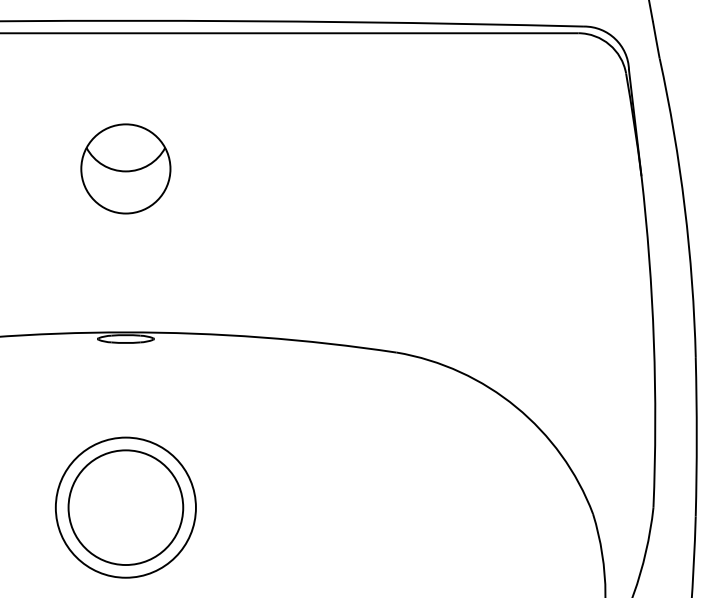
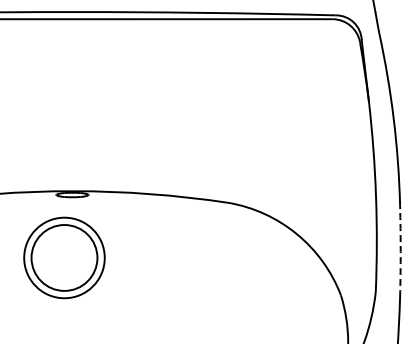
part: (125, 167) -> (72, 96), removed
arc: (696, 437) -> (400, 251), solid -> dashed
part: (125, 506) -> (64, 257), moved

